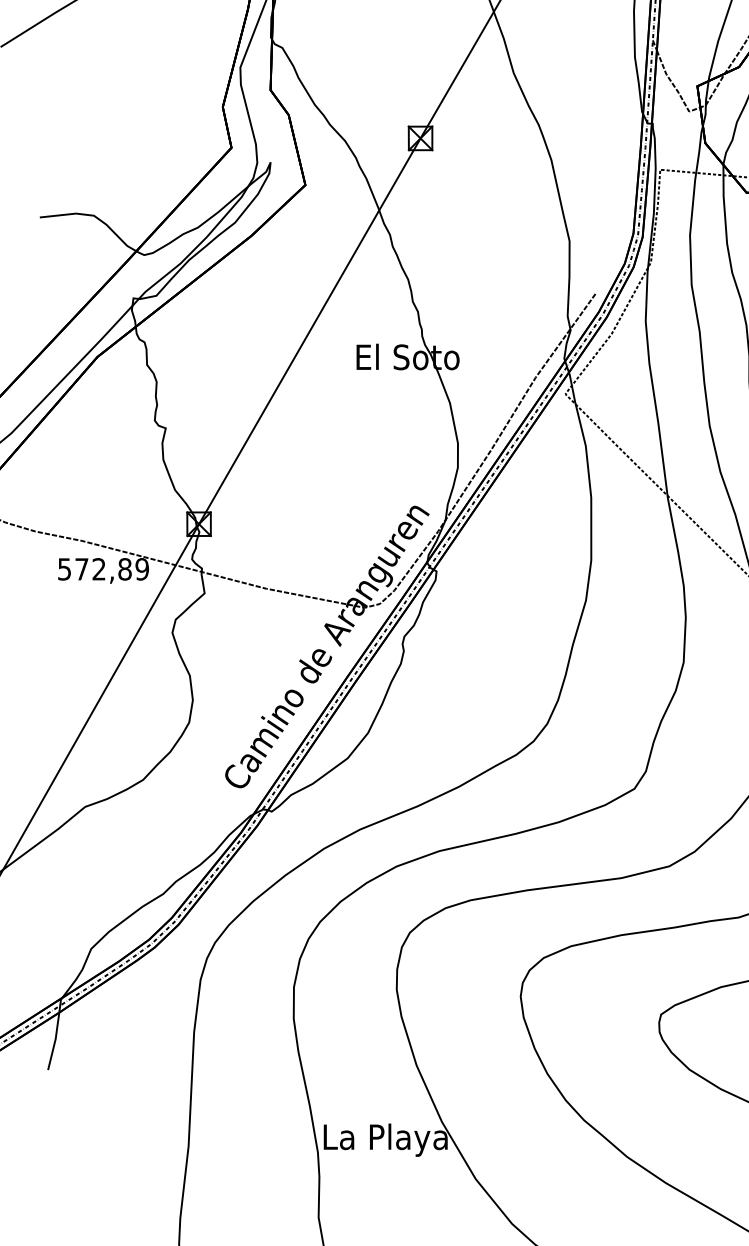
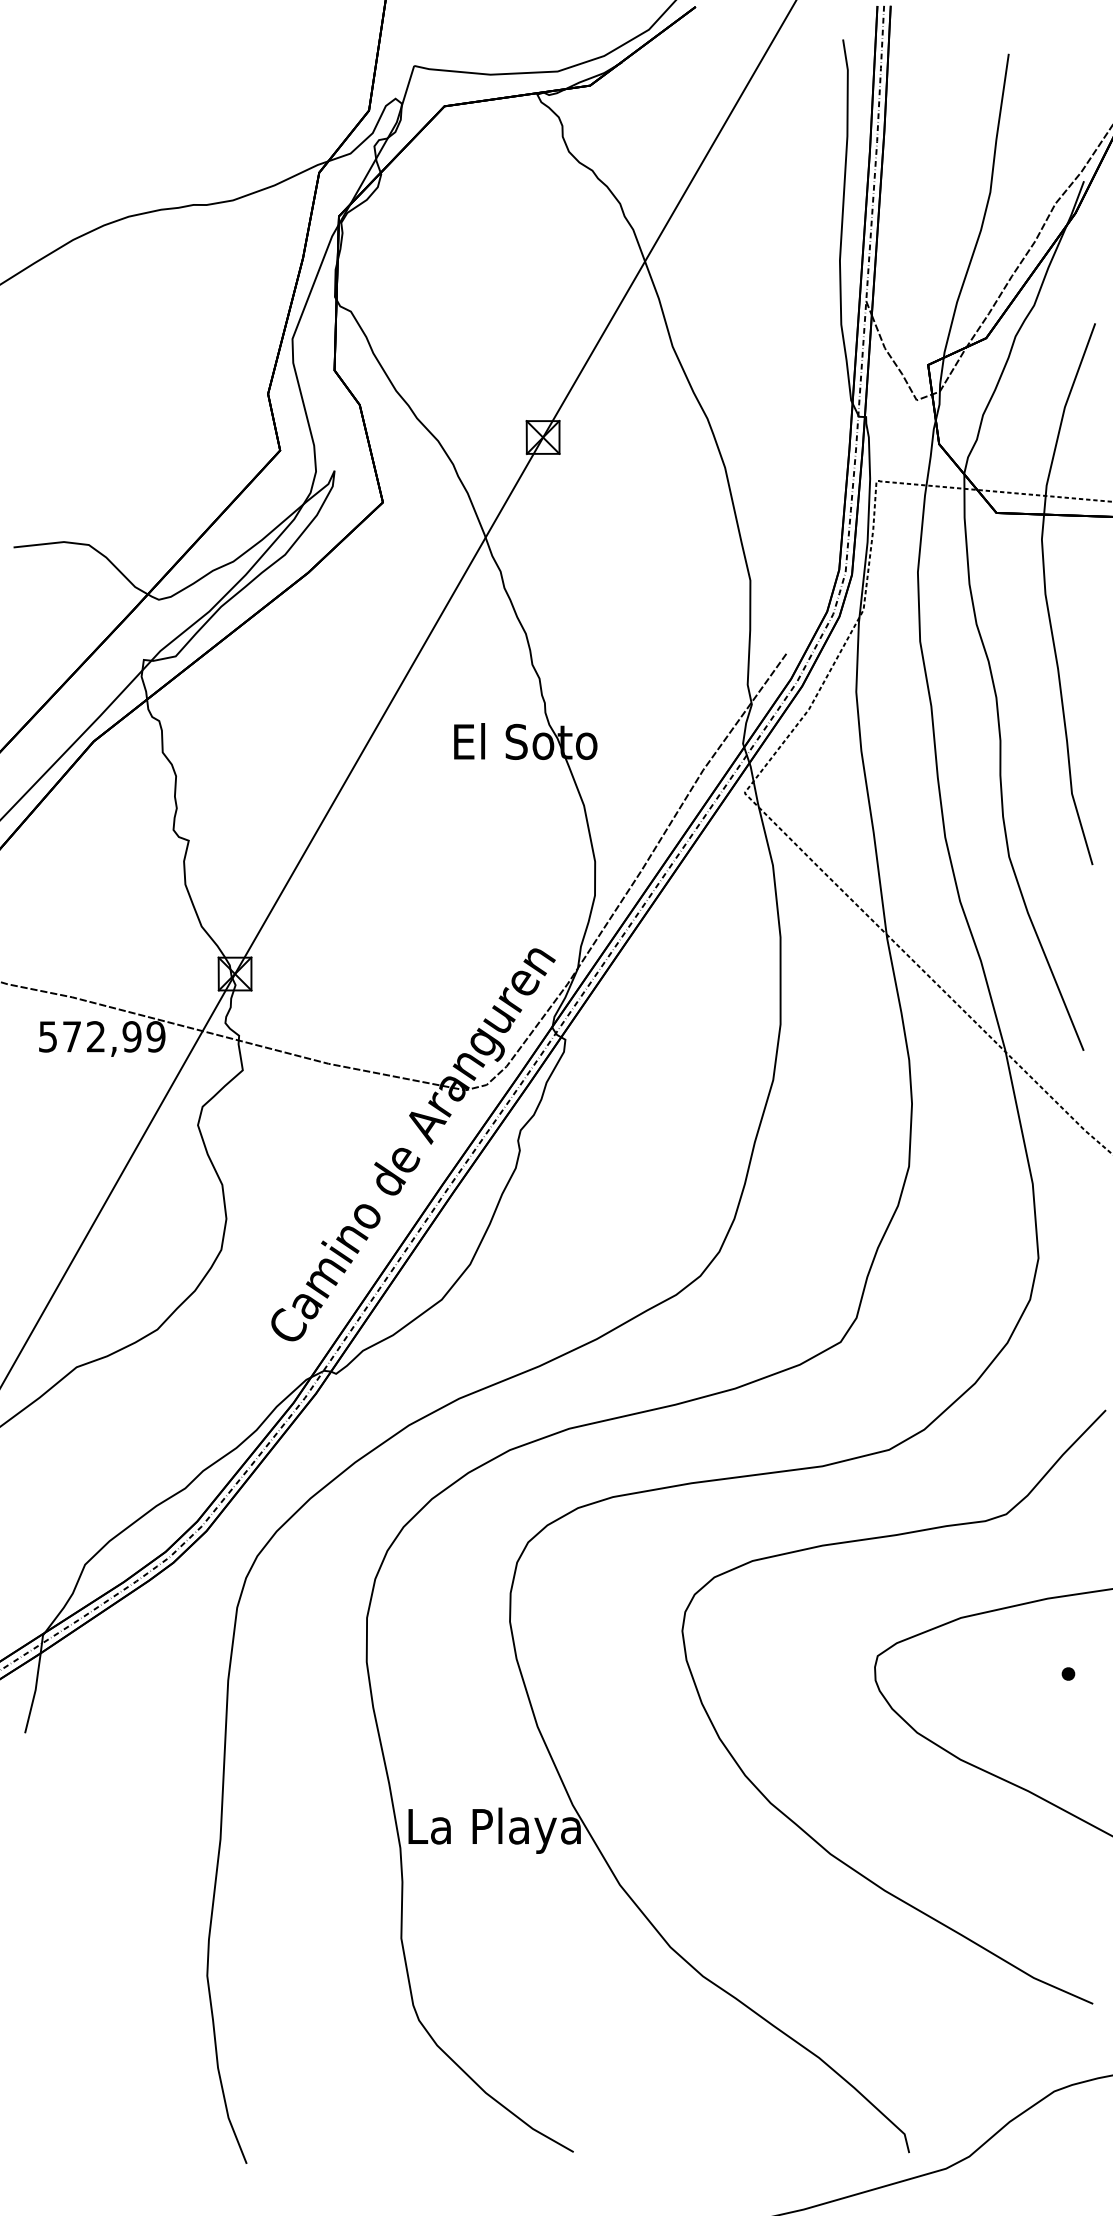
text: (124, 569) -> (131, 1036), 572,89 -> 572,99

